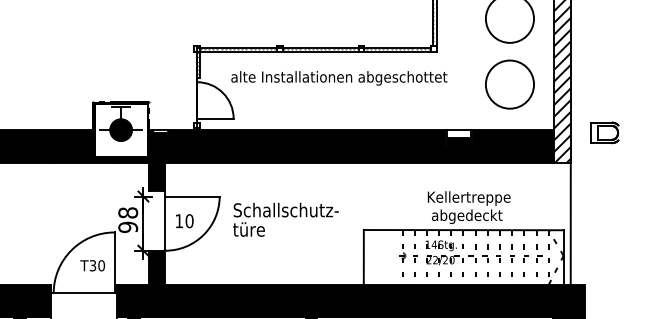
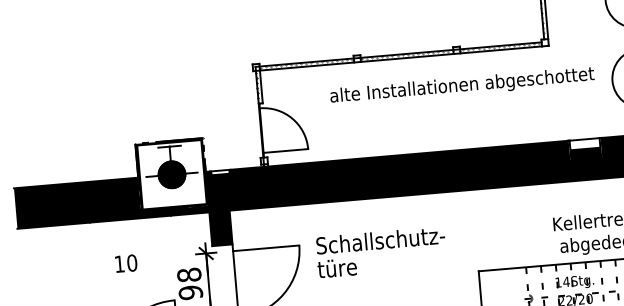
text: (339, 78) -> (462, 86), moved
text: (285, 219) -> (380, 252), moved
text: (184, 221) -> (126, 264), moved

